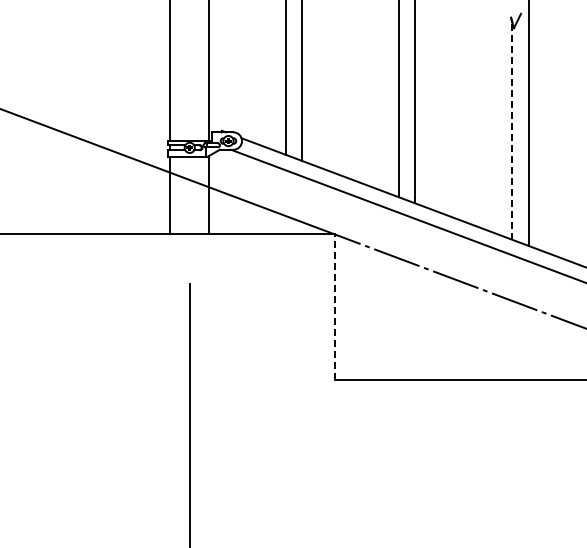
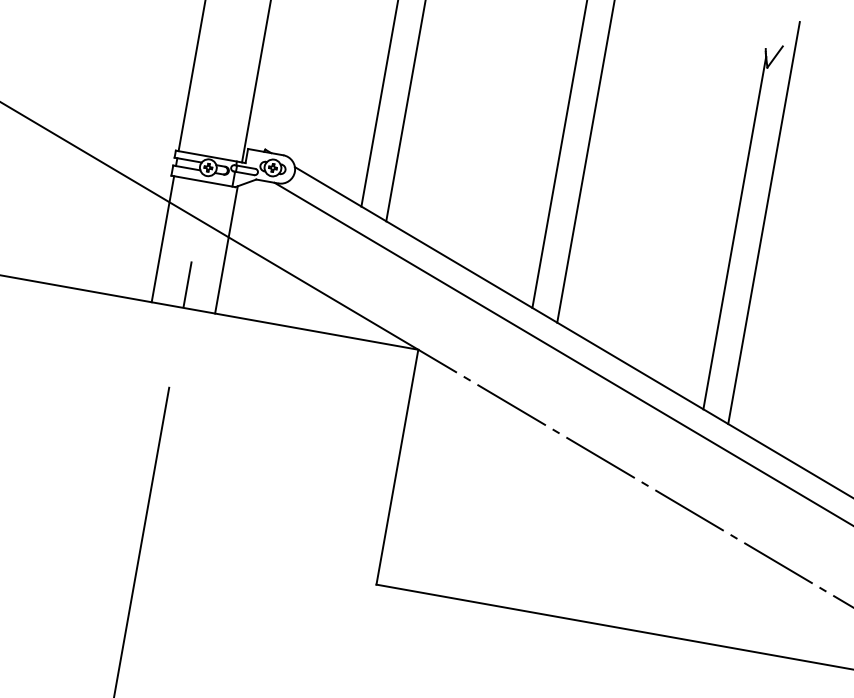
line: (512, 130) -> (735, 232), dashed -> solid
line: (189, 219) -> (187, 283), added
line: (335, 307) -> (398, 468), dashed -> solid

